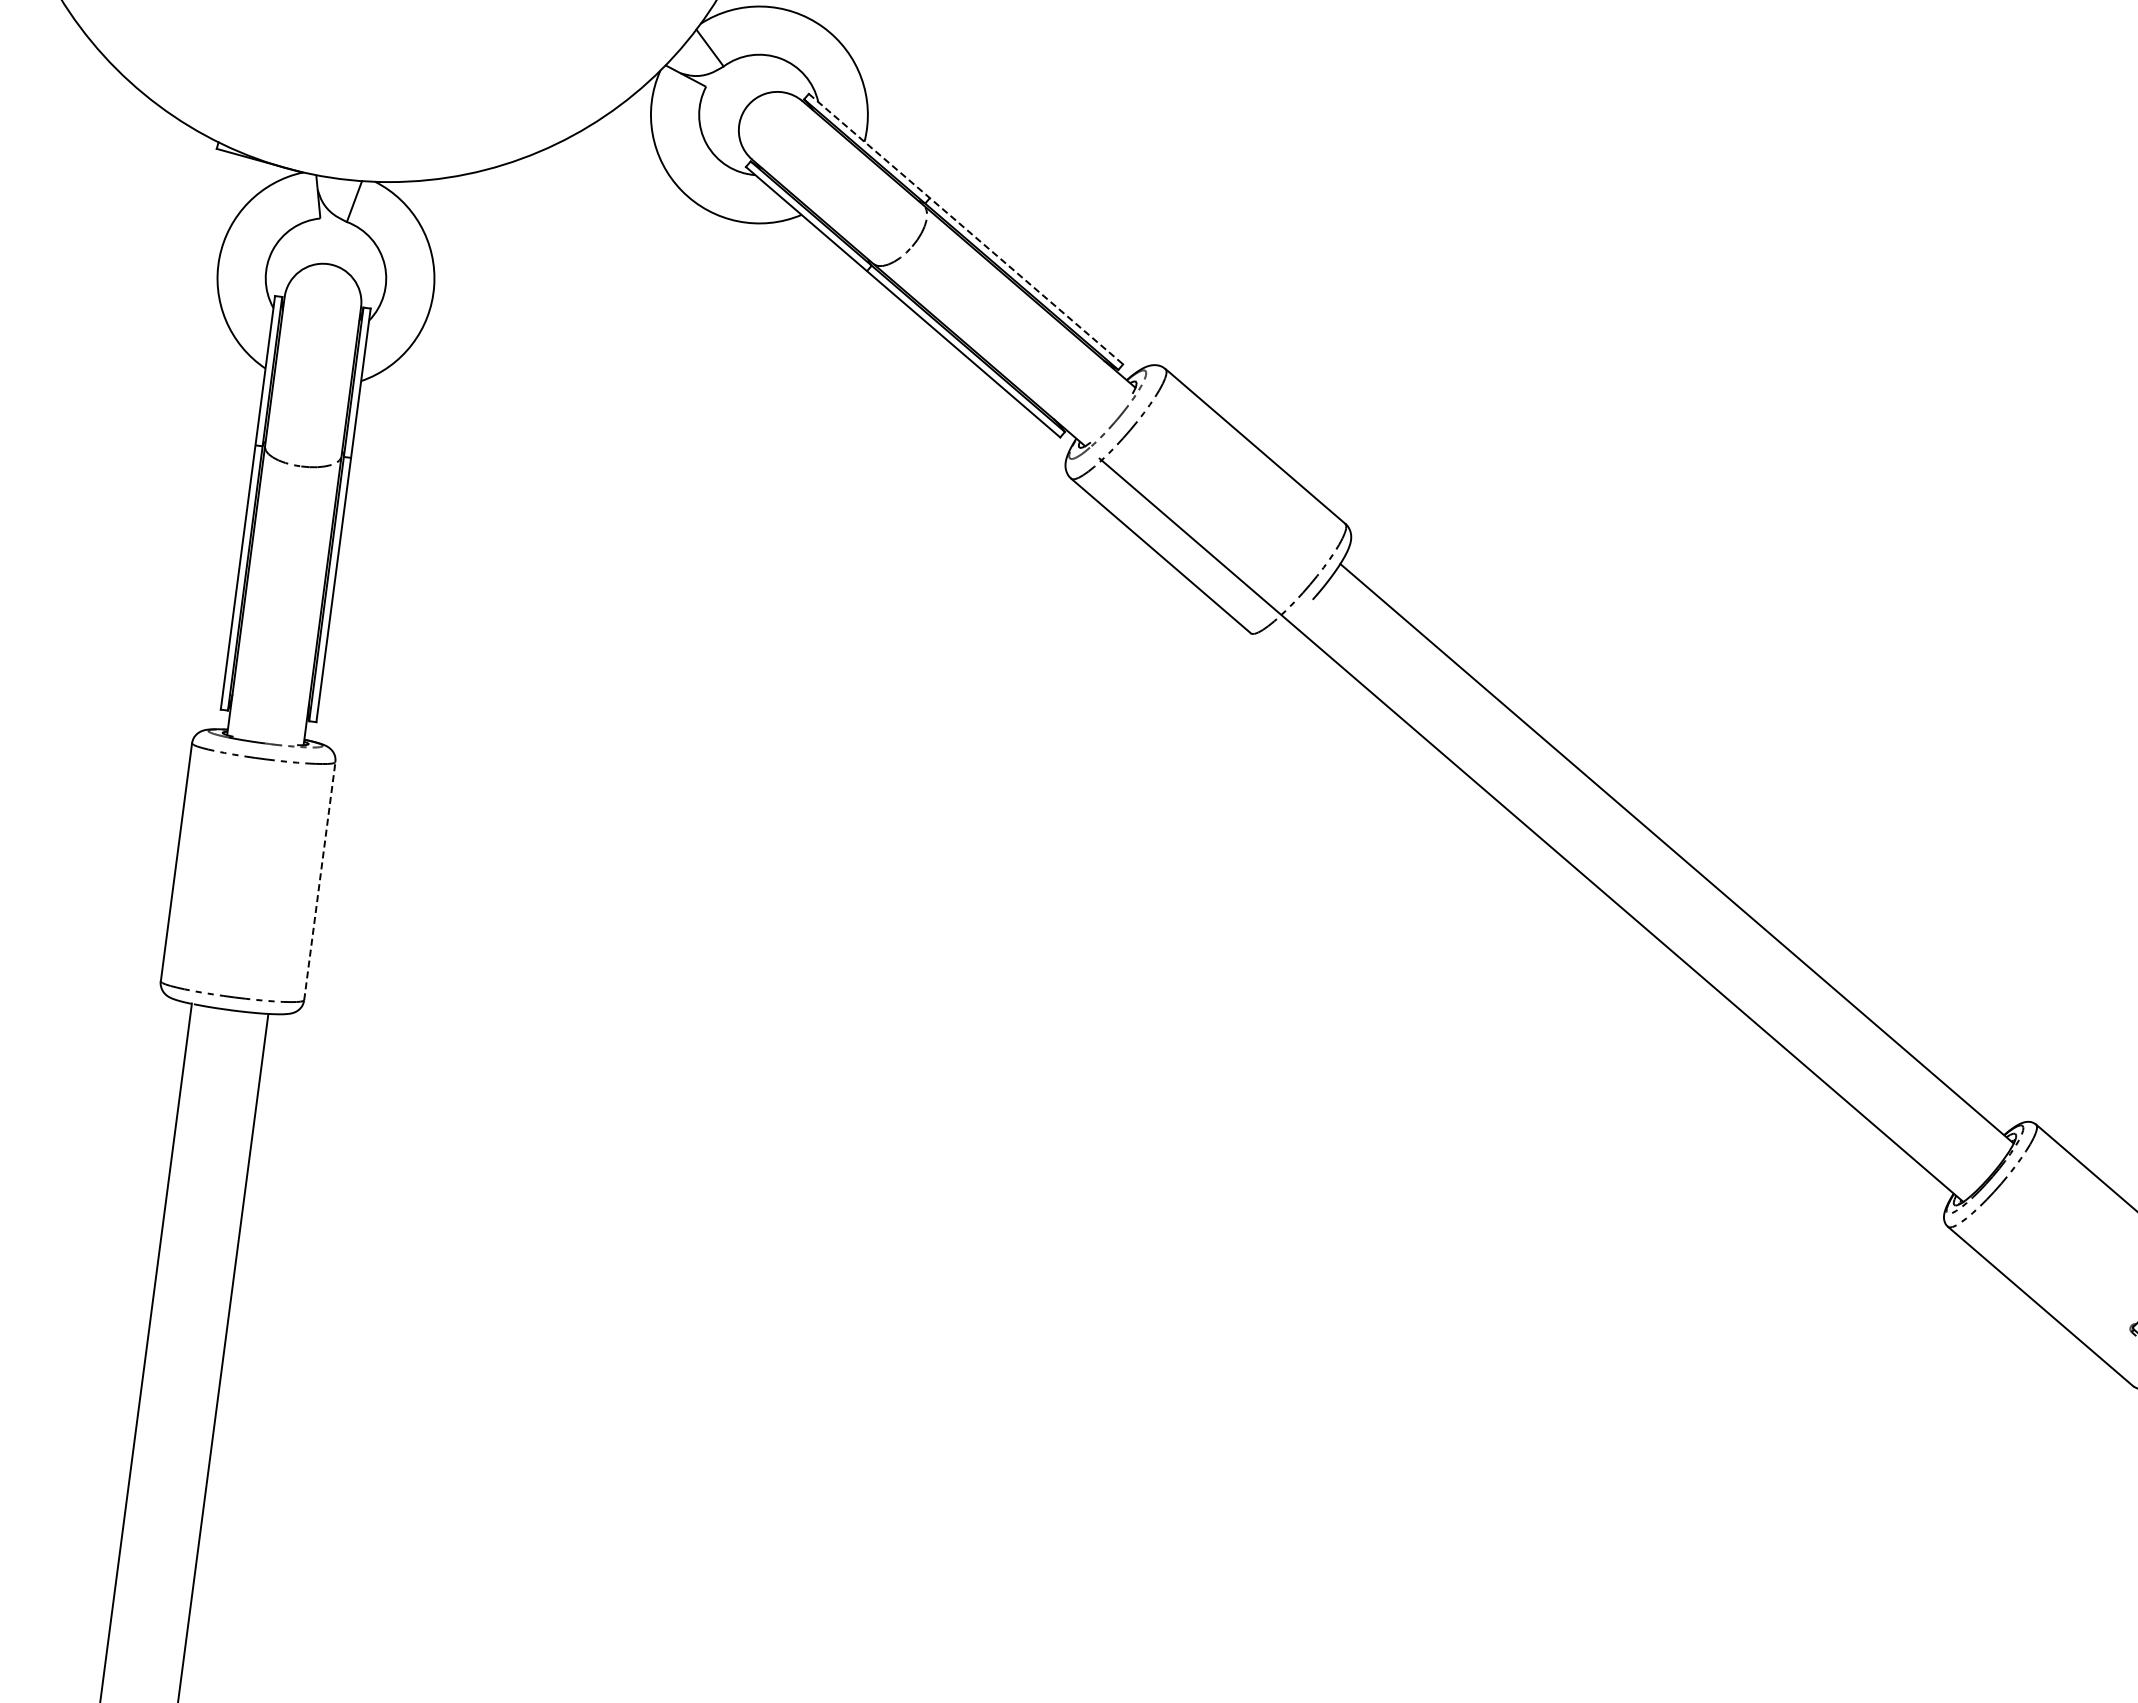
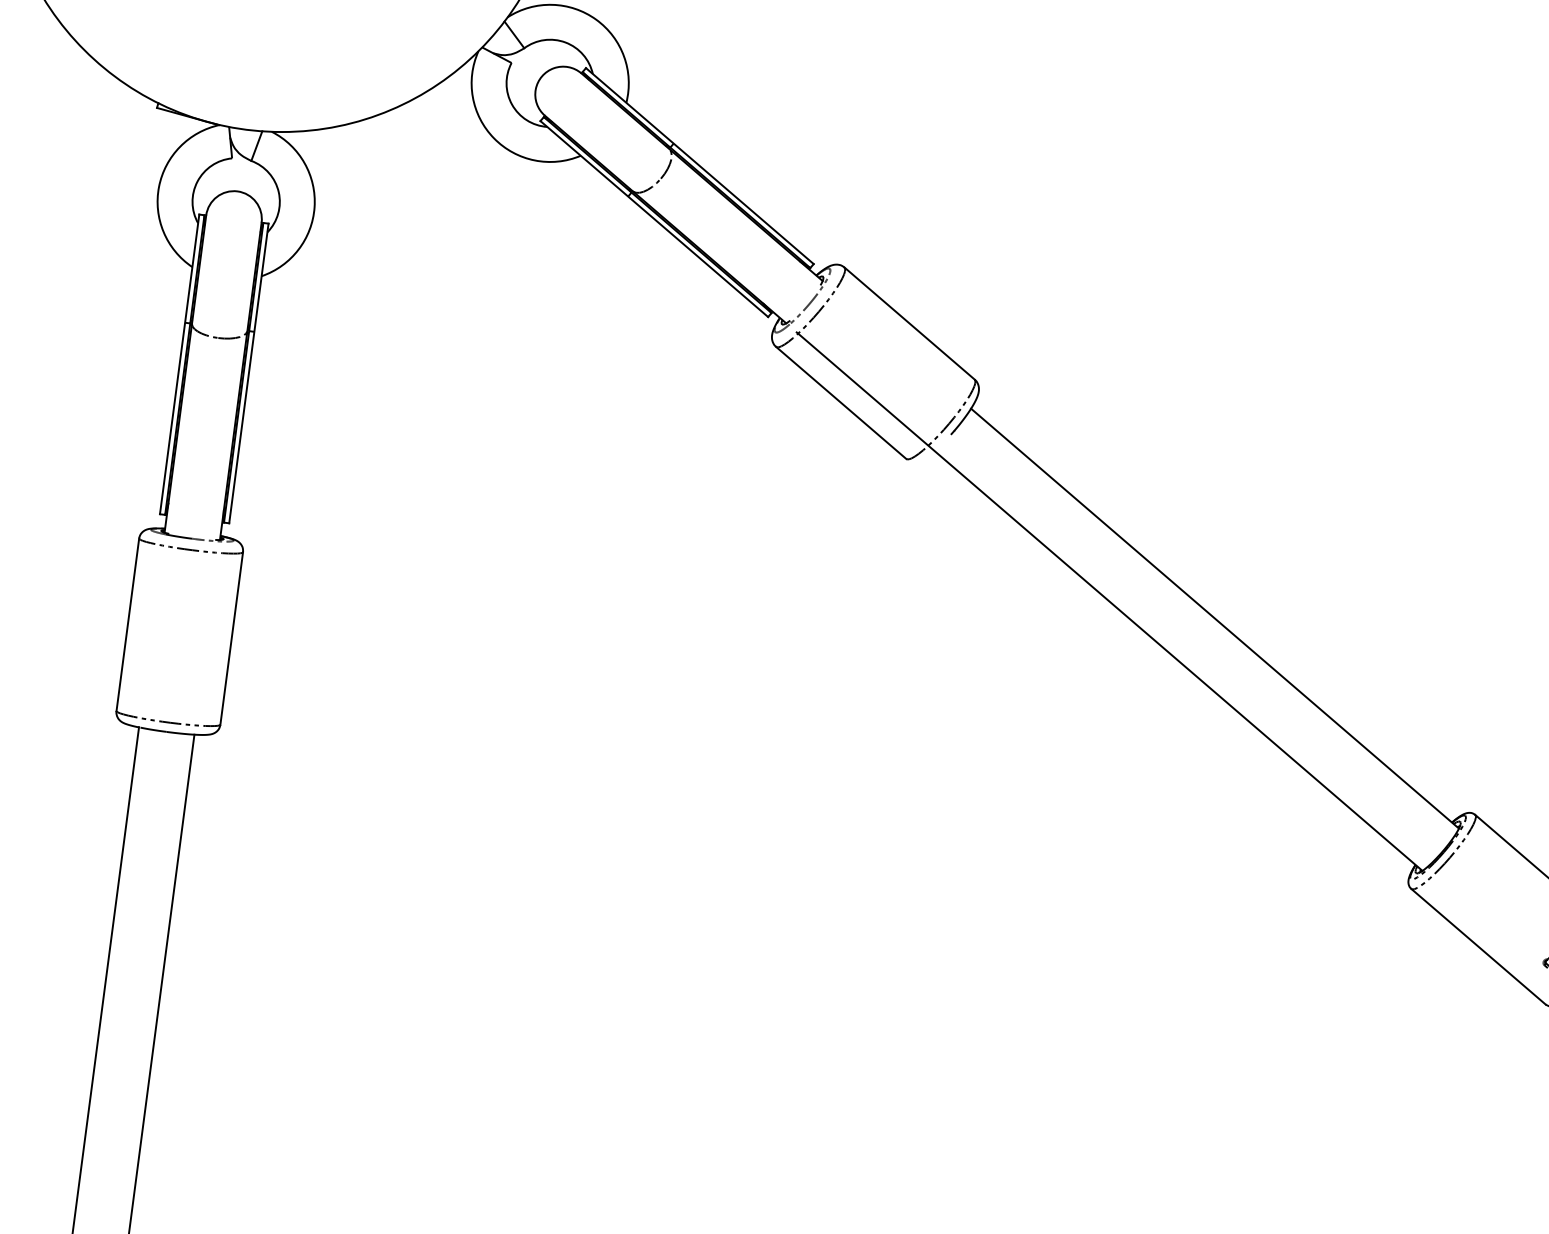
line: (966, 229) -> (700, 166), dashed -> solid
line: (319, 880) -> (231, 638), dashed -> solid

